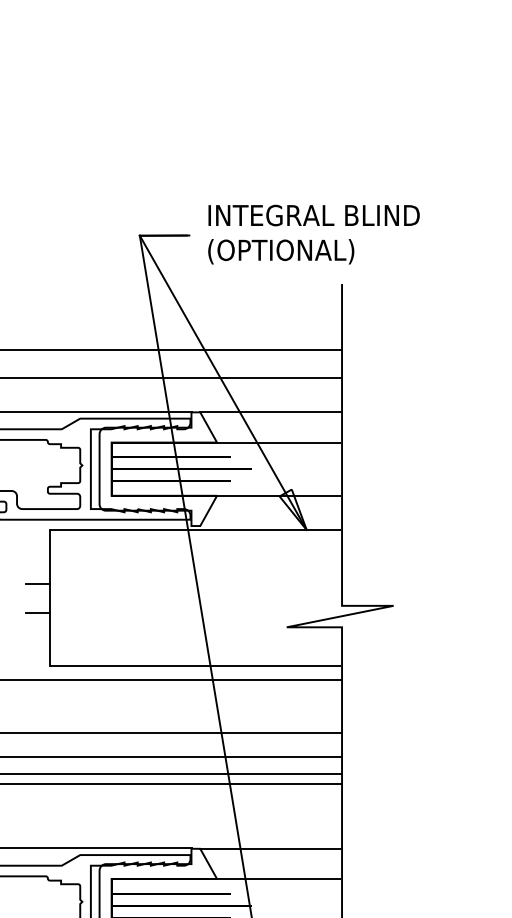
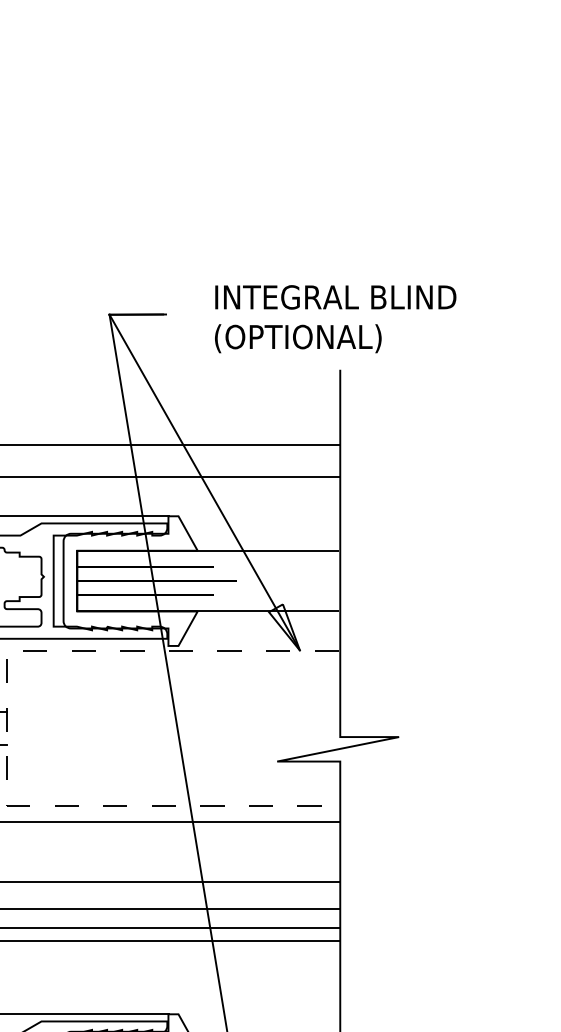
text: (313, 234) -> (335, 319), moved
line: (270, 412) -> (258, 516), removed
line: (50, 598) -> (7, 728), solid -> dashed
line: (270, 848) -> (258, 1013), removed

